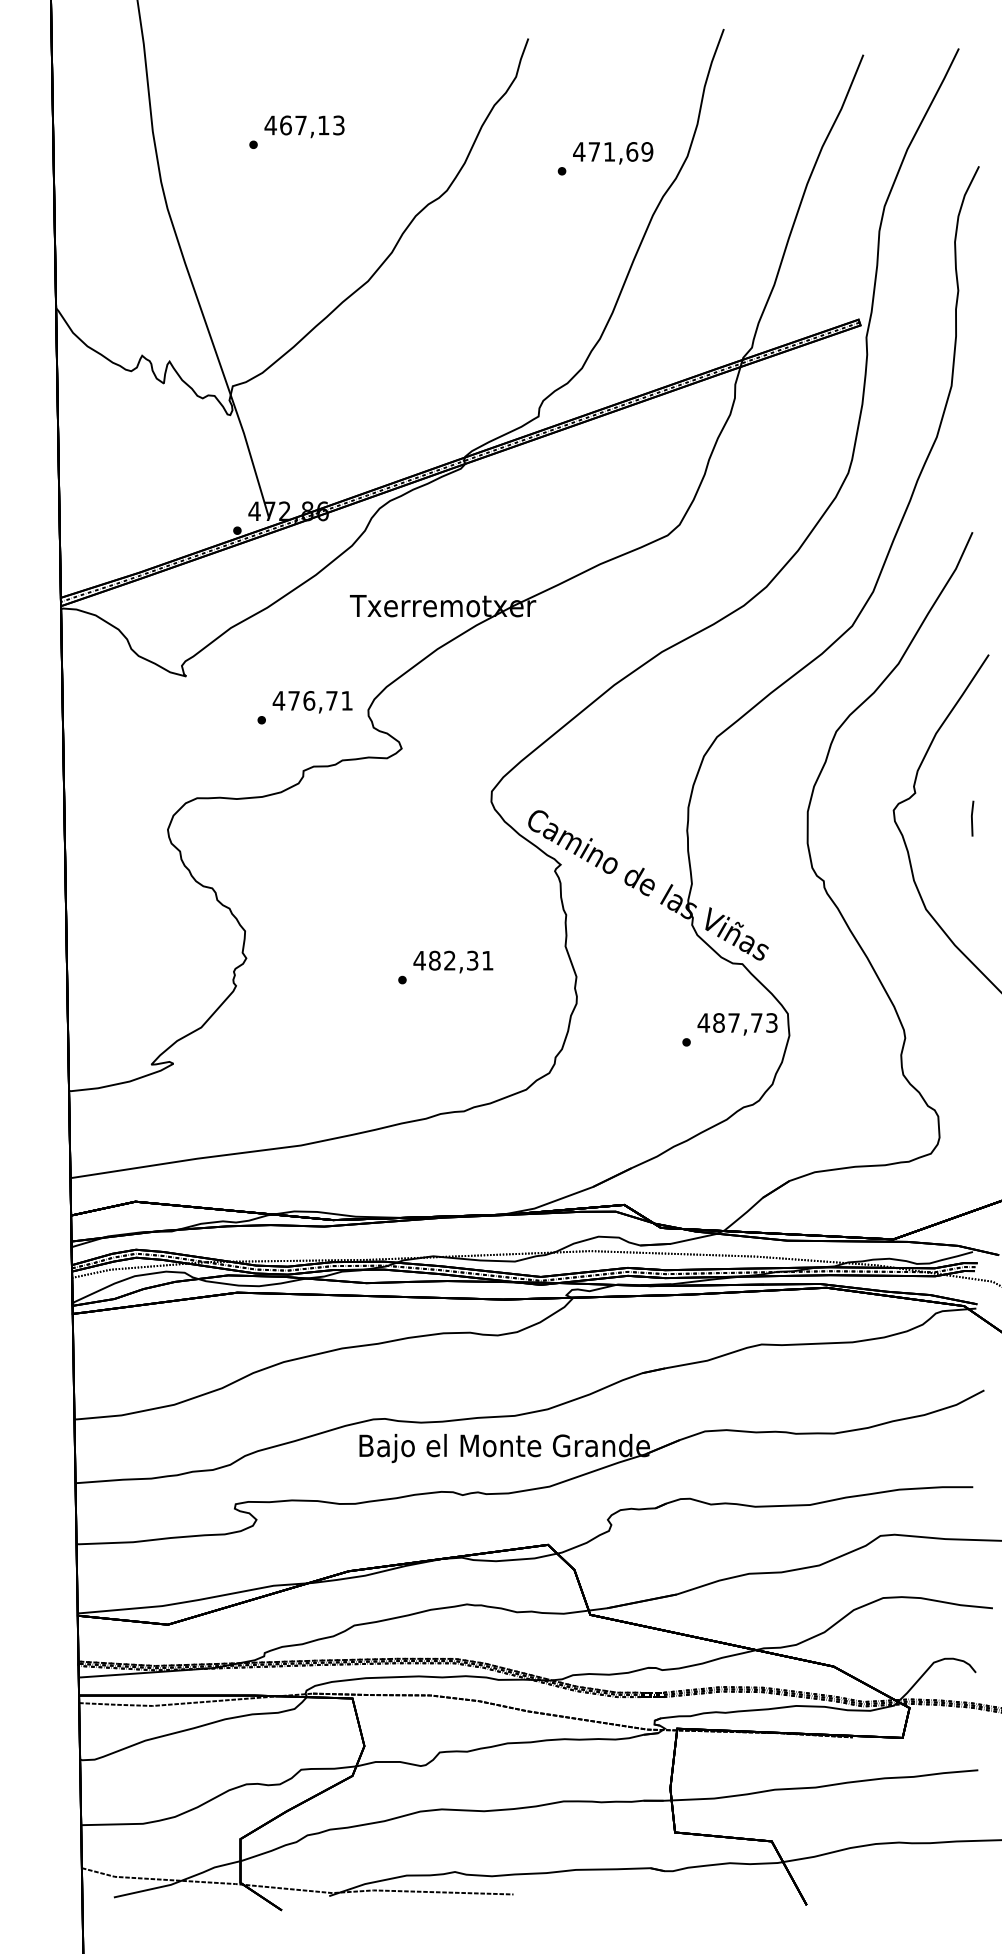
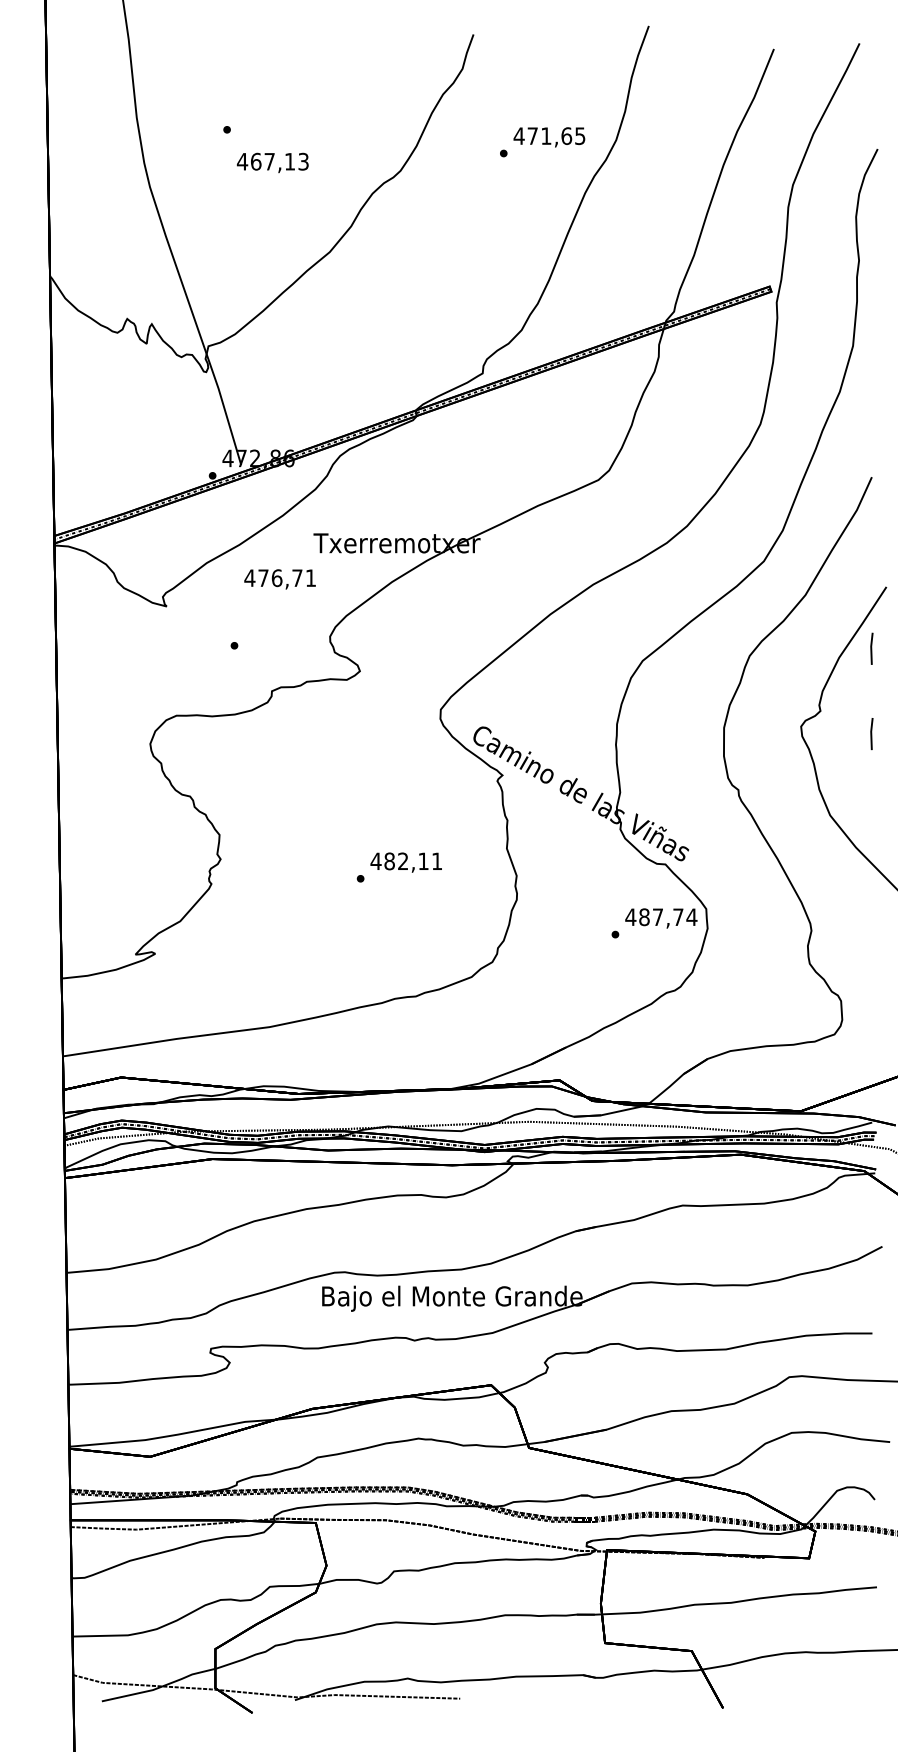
text: (304, 126) -> (272, 162), moved
text: (647, 151) -> (580, 135), 471,69 -> 471,65
text: (312, 702) -> (279, 579), moved
line: (972, 723) -> (871, 648), added
text: (472, 960) -> (423, 861), 482,31 -> 482,11
text: (771, 1022) -> (691, 916), 487,73 -> 487,74

